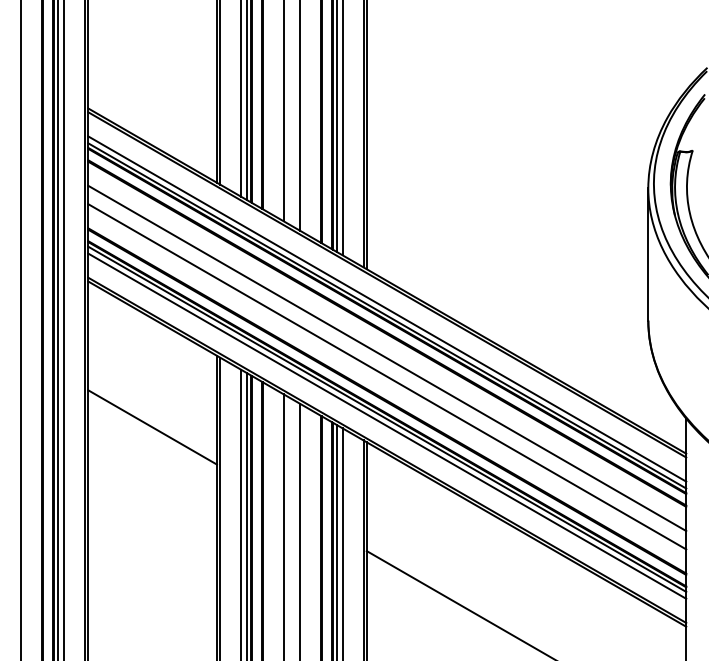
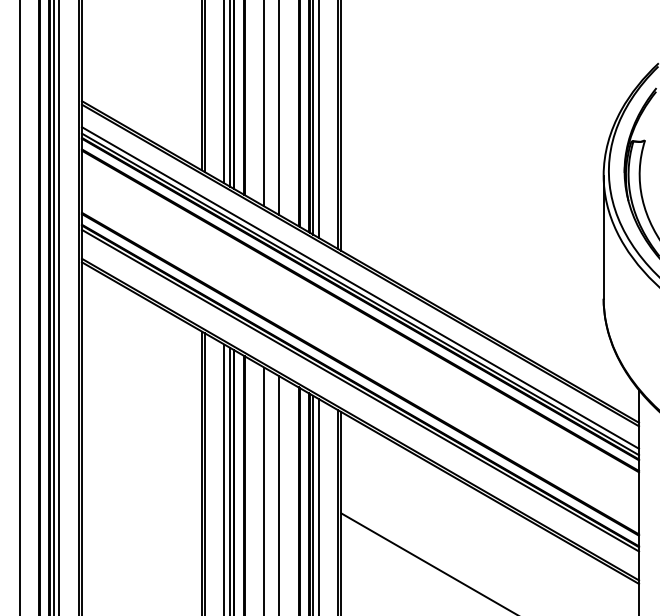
line: (387, 358) -> (360, 334), removed
line: (387, 376) -> (360, 350), removed
line: (387, 425) -> (360, 396), removed
line: (152, 427) -> (141, 398), removed

